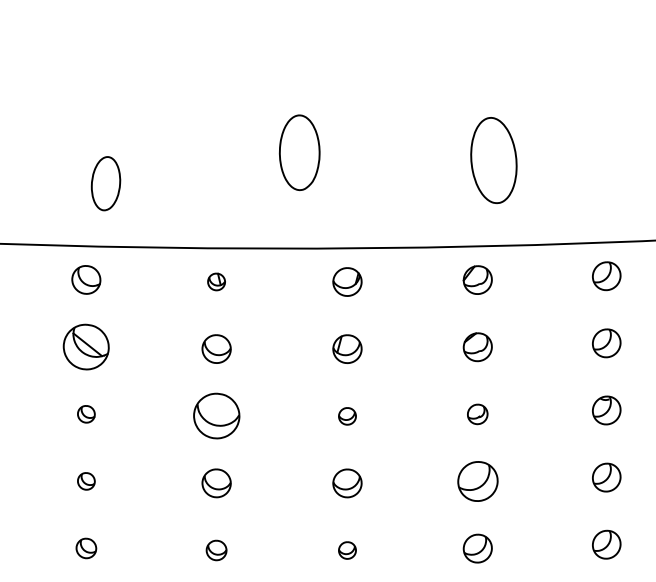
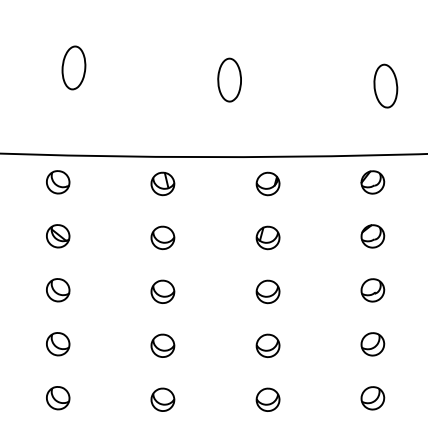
part: (299, 152) -> (229, 79), size x0.71
part: (493, 159) -> (385, 85), size x0.62
part: (105, 183) -> (73, 67), moved
part: (216, 281) -> (162, 183), size x1.67
part: (86, 346) -> (58, 235), size x0.62
part: (86, 414) -> (58, 290), size x1.67
part: (477, 414) -> (372, 290), size x1.43
part: (216, 416) -> (162, 292), size x0.62
part: (347, 416) -> (268, 292), size x1.67
part: (86, 481) -> (58, 344), size x1.67
part: (477, 481) -> (372, 344), size x0.71
part: (86, 548) -> (58, 398), size x1.43
part: (216, 550) -> (162, 399), size x1.43
part: (347, 550) -> (268, 399), size x1.67

